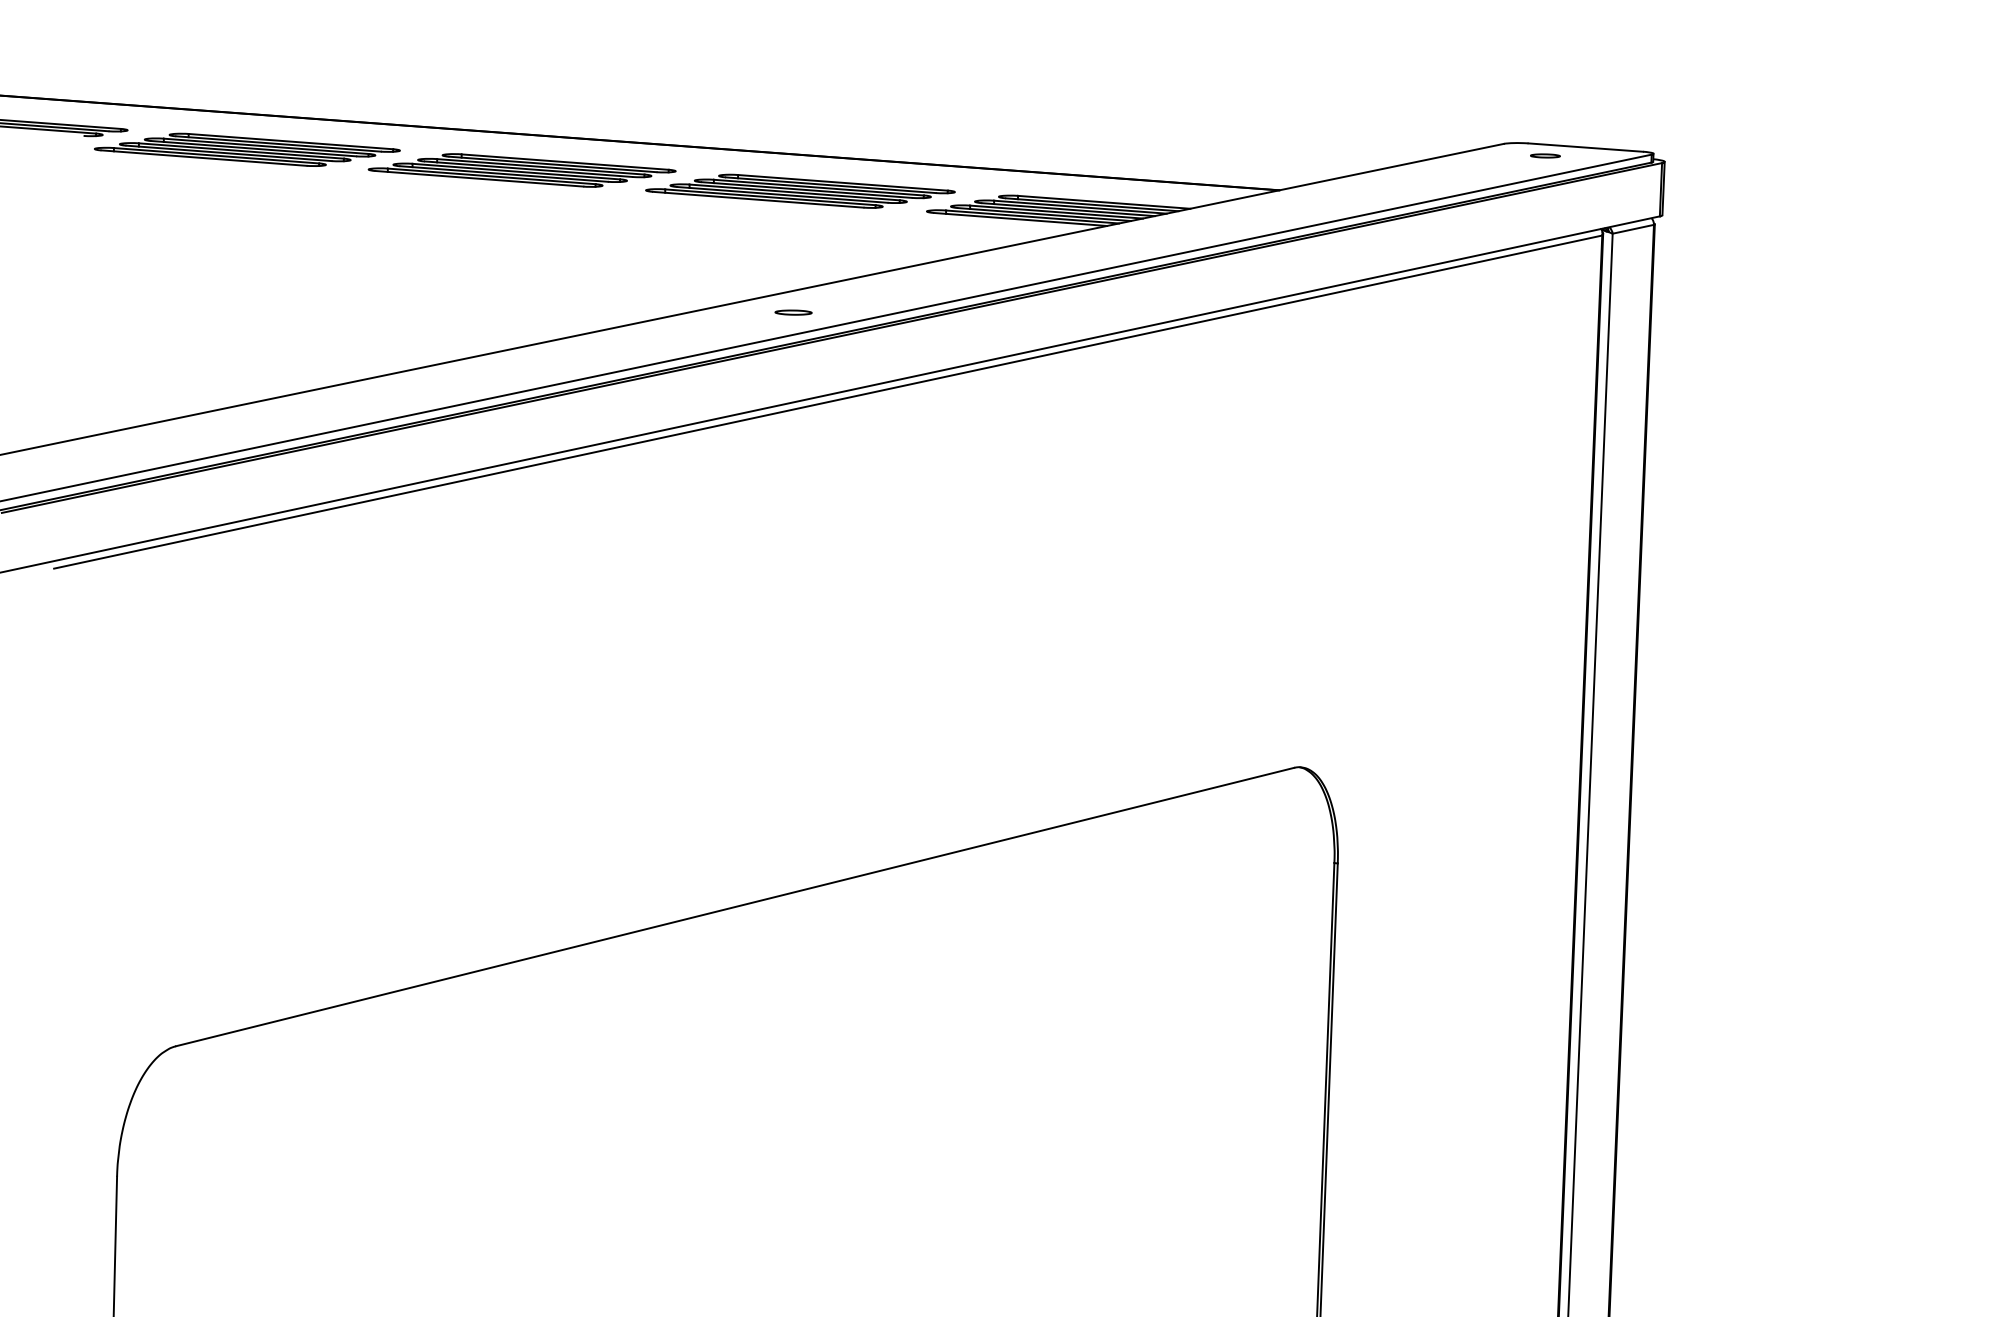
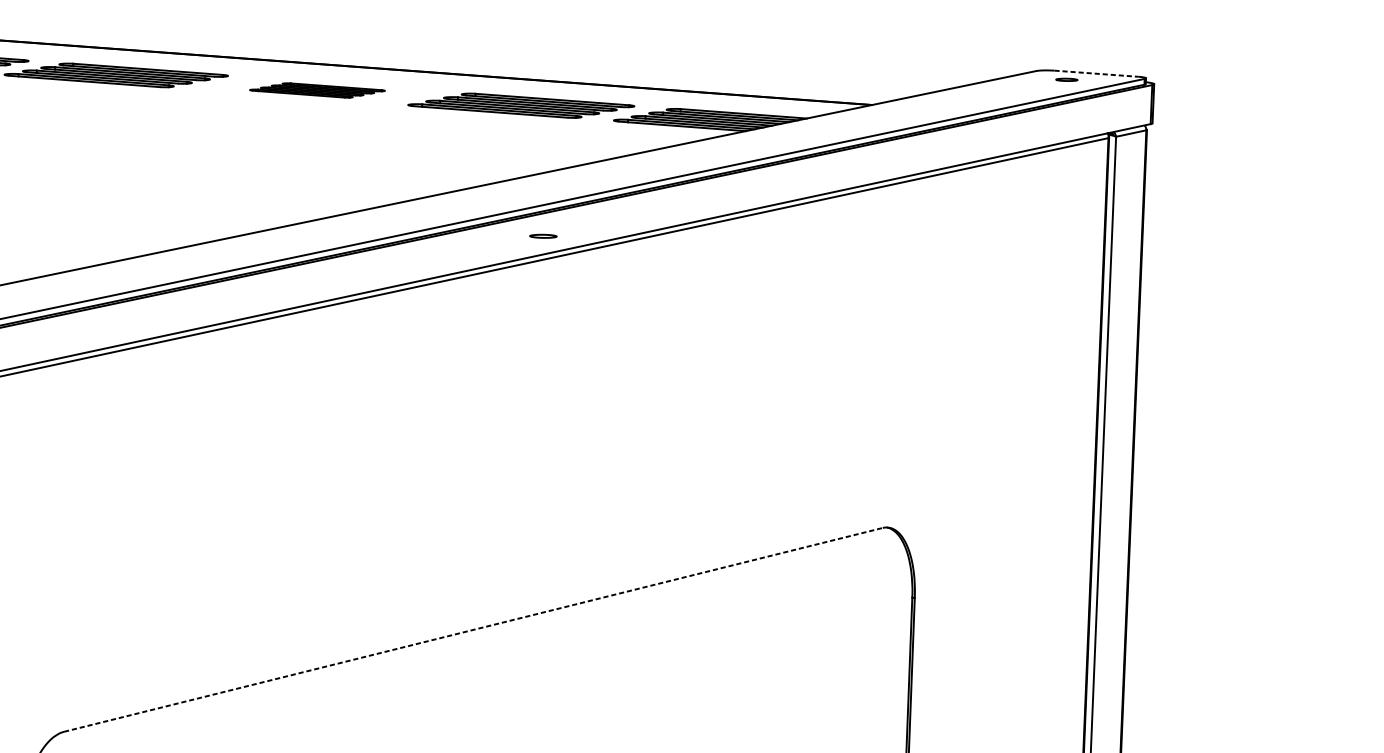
line: (1586, 147) -> (1096, 73), solid -> dashed
part: (521, 170) -> (317, 90), size x0.6
part: (793, 312) -> (543, 236), moved
line: (735, 906) -> (473, 629), solid -> dashed

